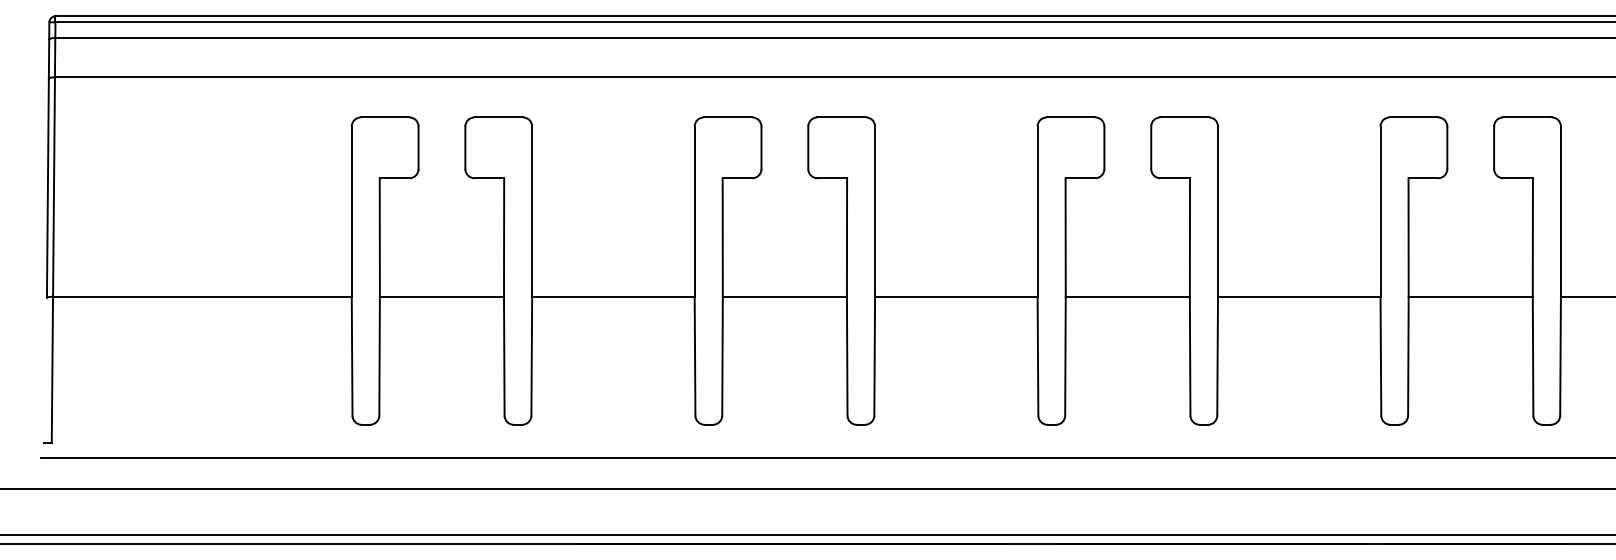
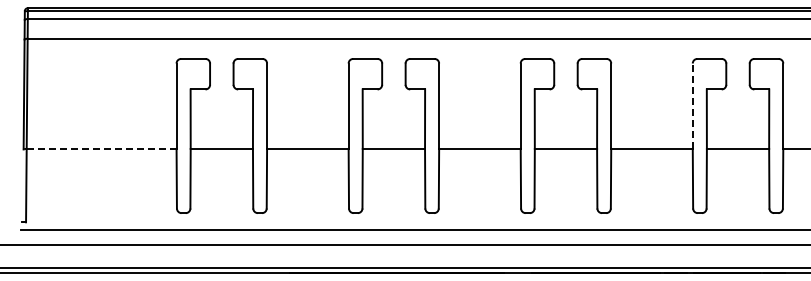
line: (1379, 212) -> (692, 106), solid -> dashed
line: (202, 295) -> (101, 148), solid -> dashed

